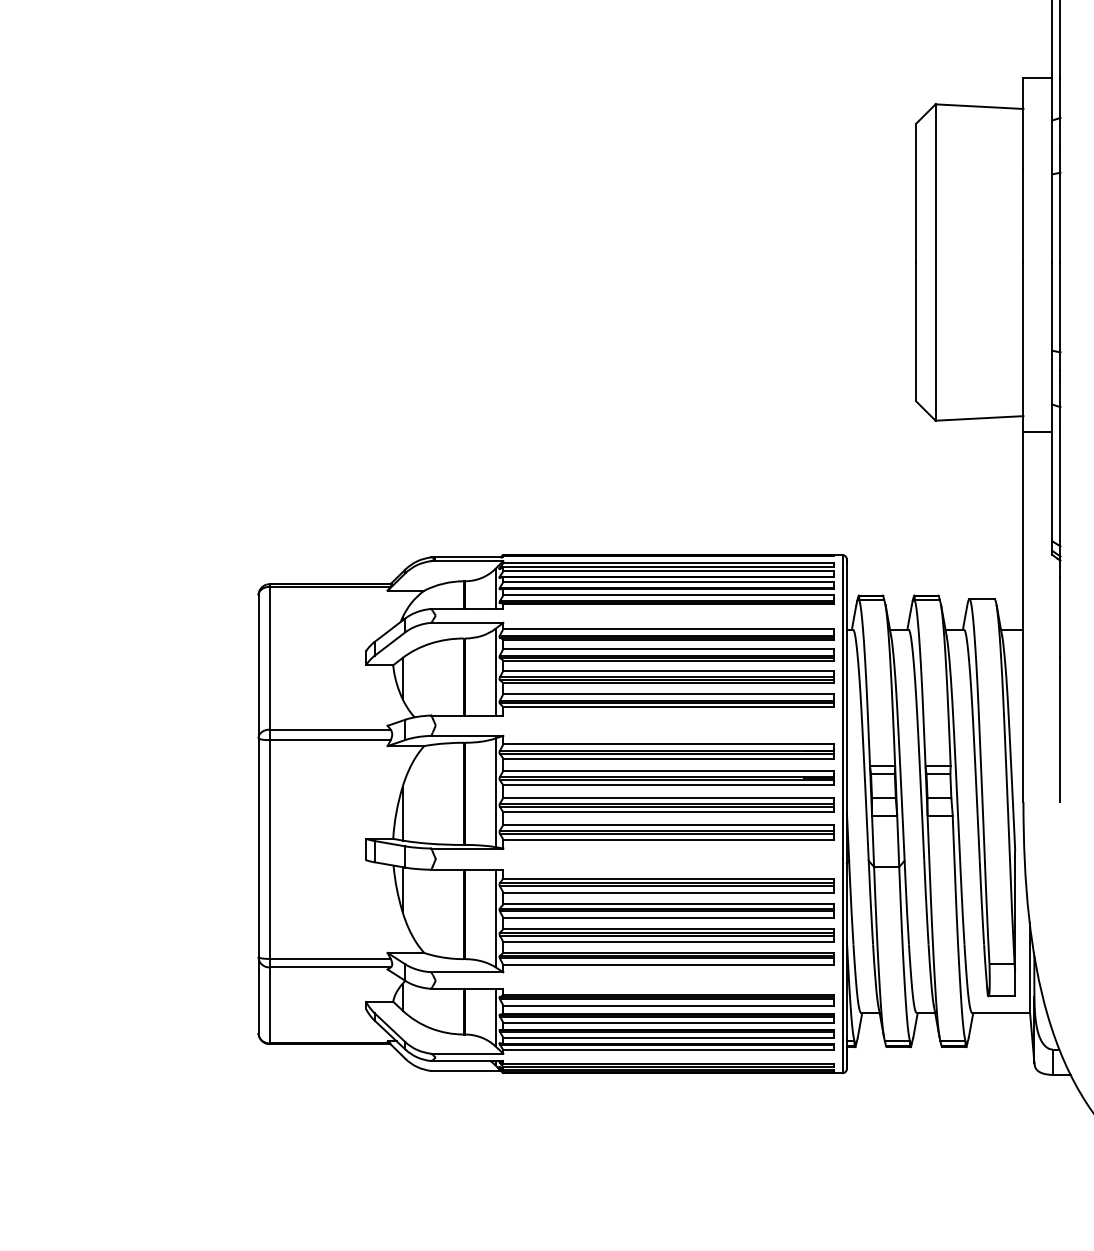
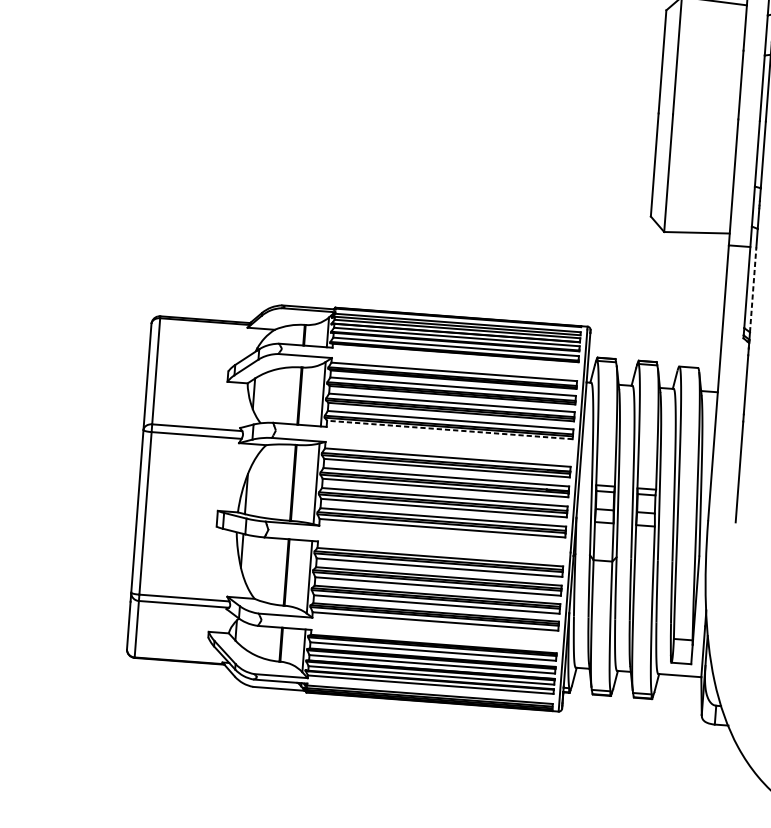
line: (1060, 488) -> (753, 289), solid -> dashed
line: (668, 707) -> (449, 430), solid -> dashed

